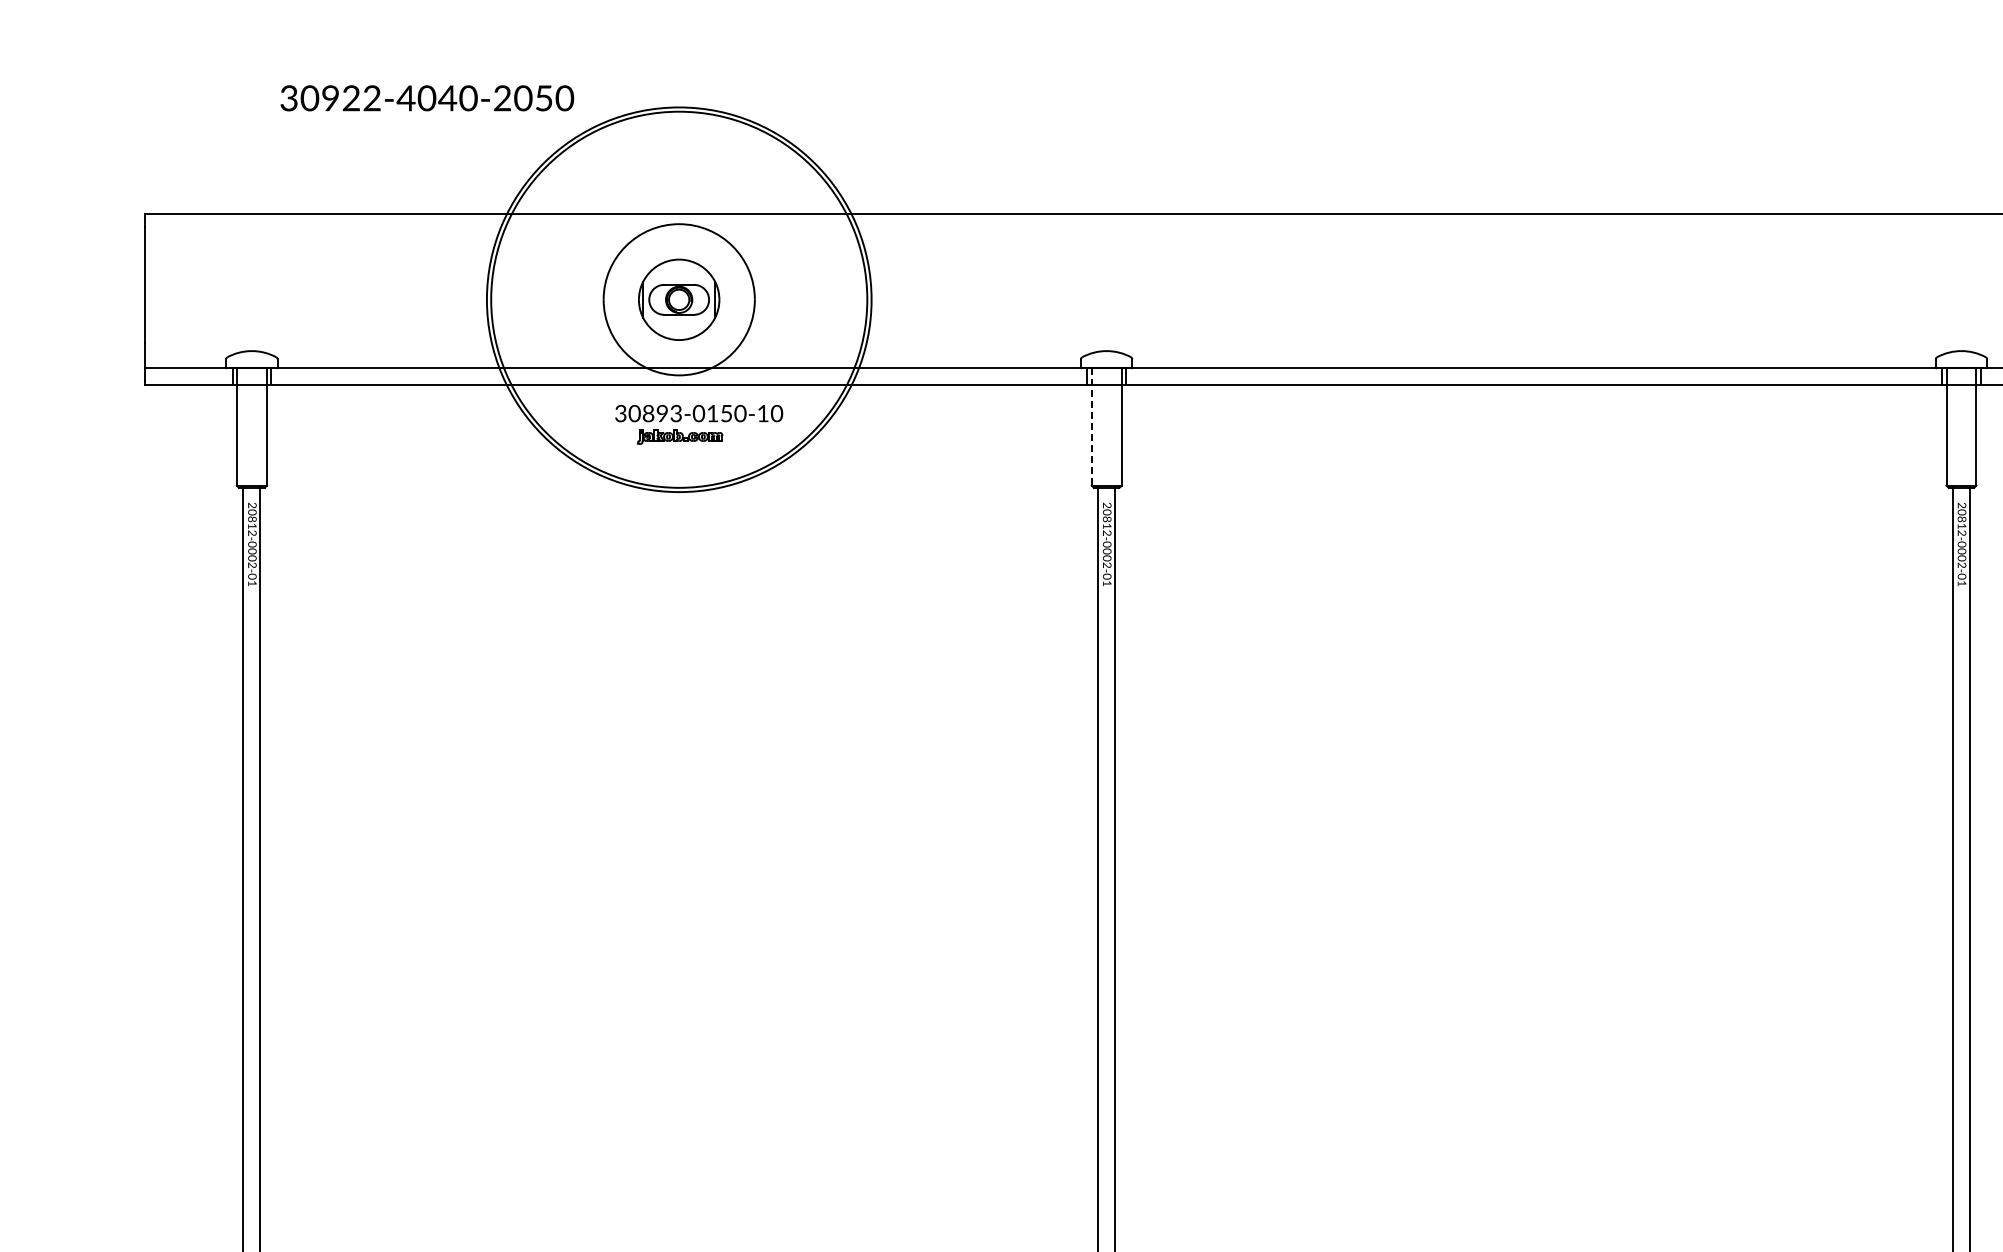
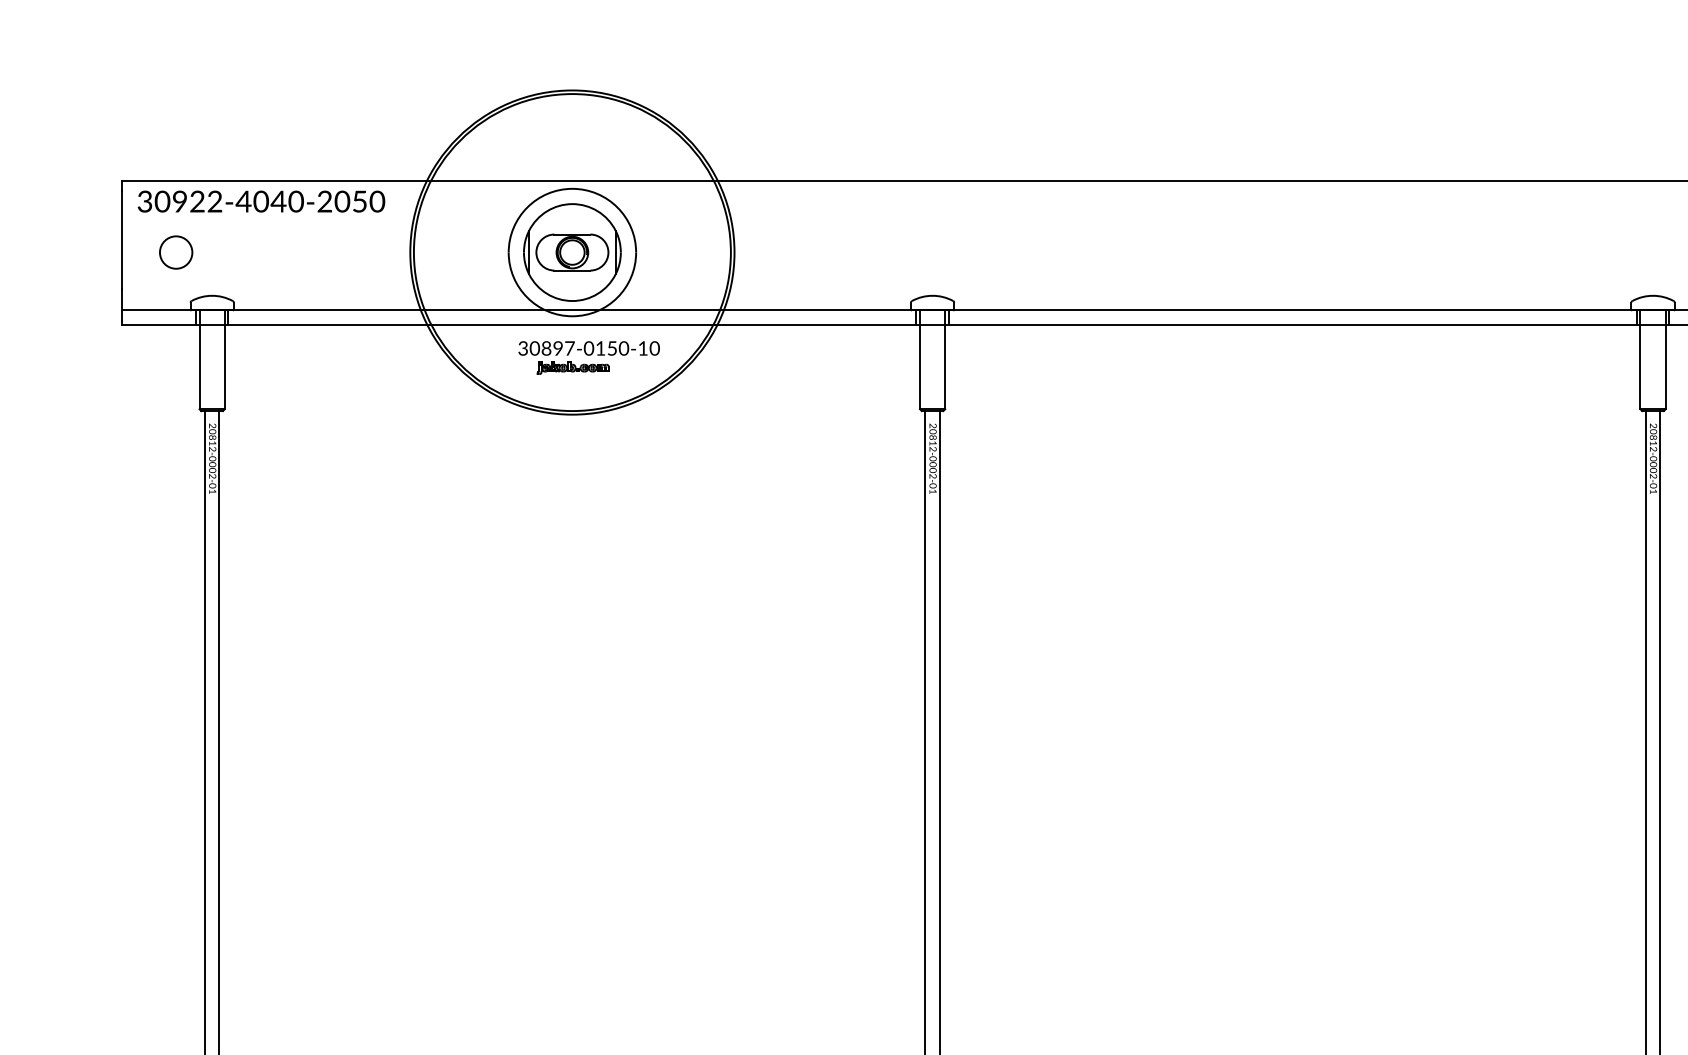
text: (427, 98) -> (261, 201), moved
circle: (209, 299) -> (176, 252), added
part: (678, 299) -> (571, 252), size x1.43
text: (676, 413) -> (570, 348), 30893-0150-10 -> 30897-0150-10
line: (1091, 426) -> (919, 359), dashed -> solid

